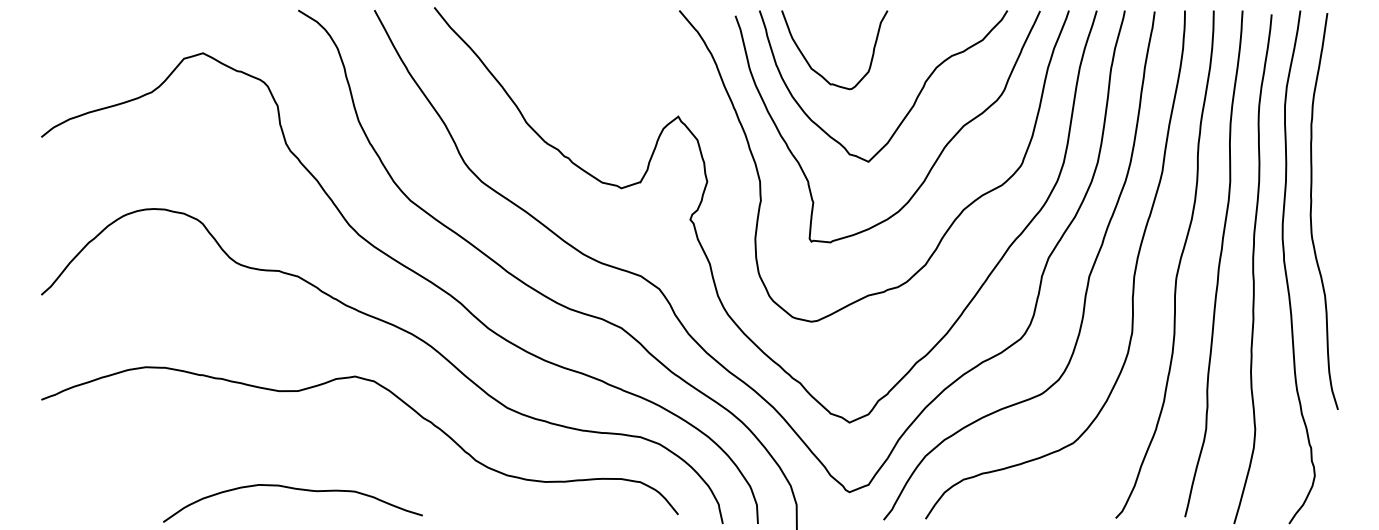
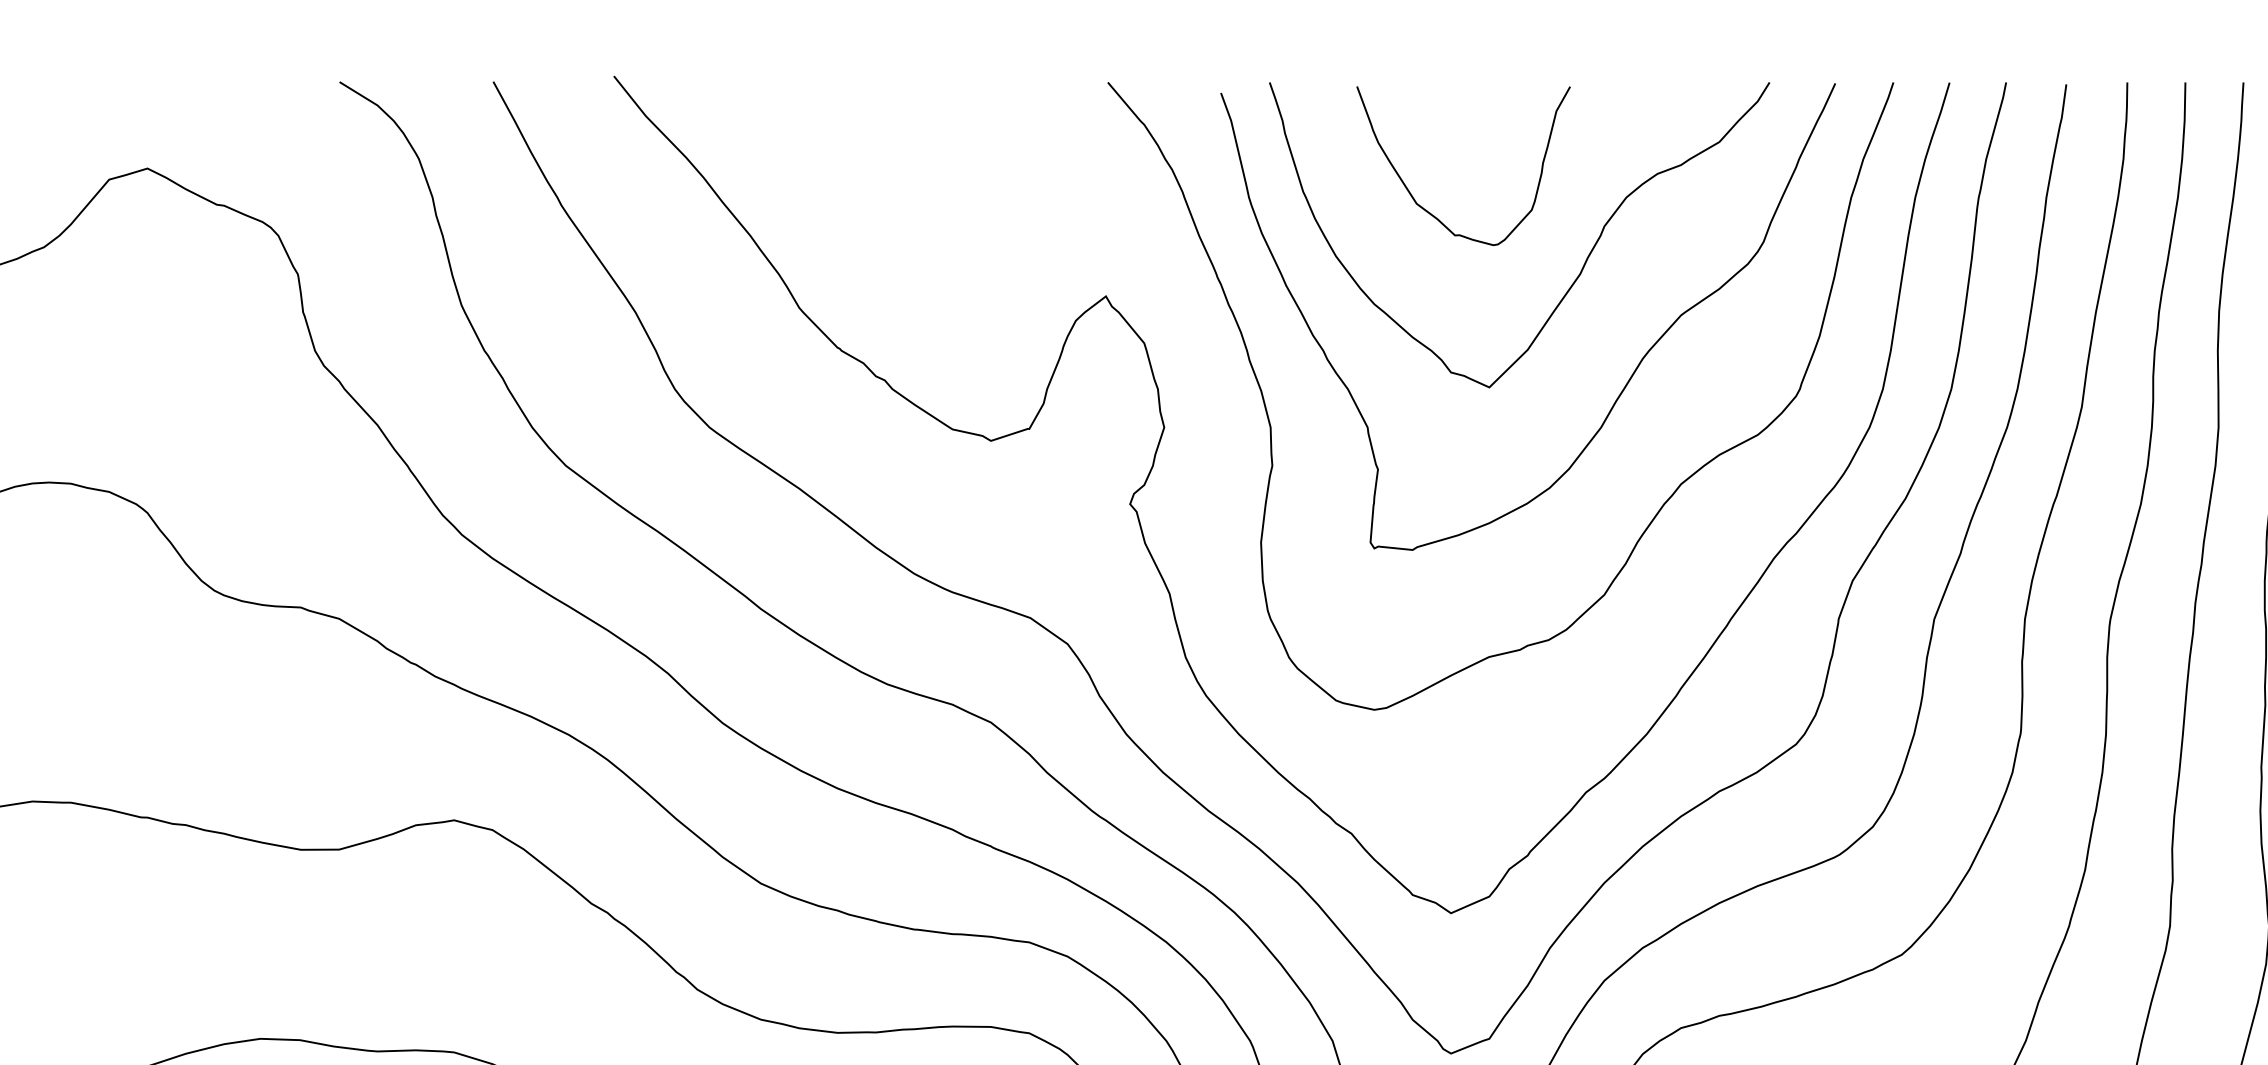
curve: (818, 72) -> (1430, 211), moved

